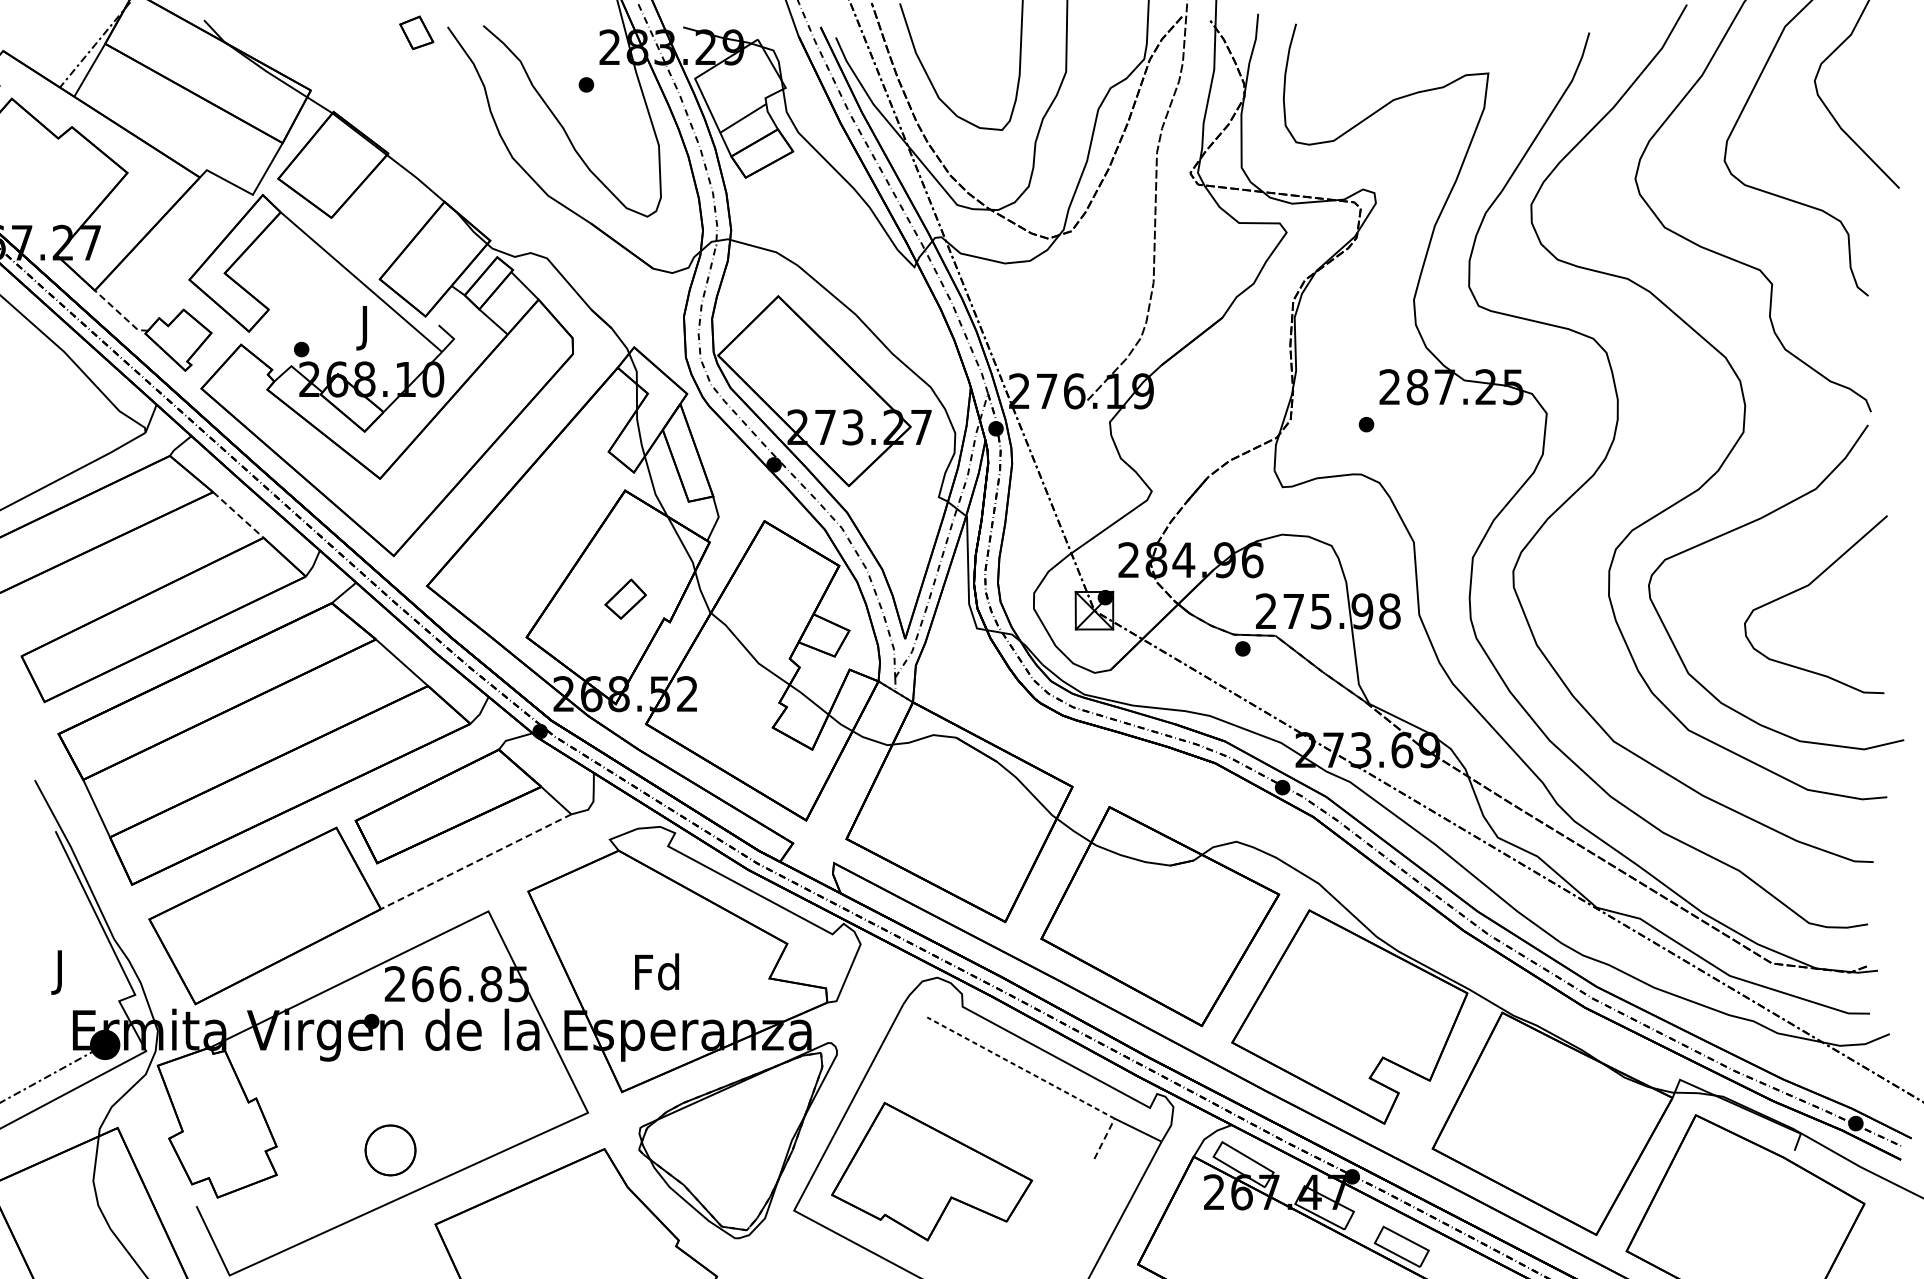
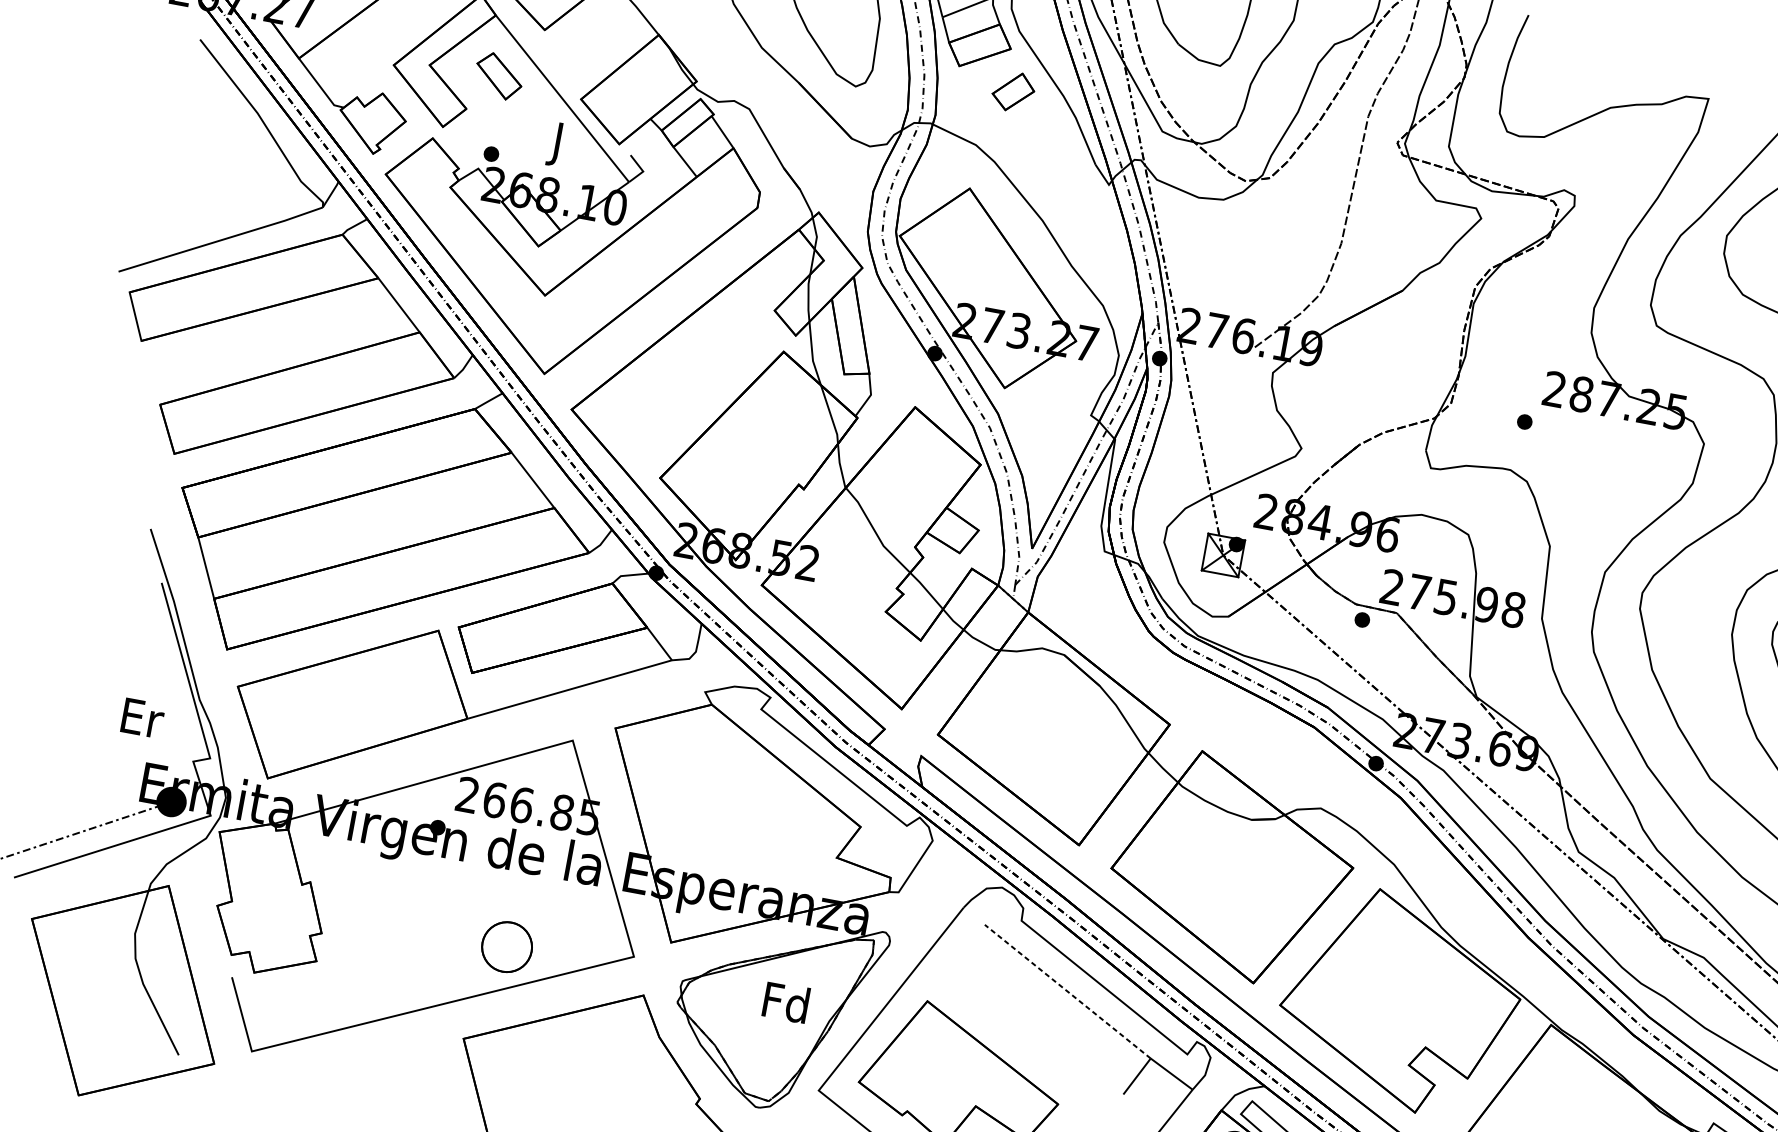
part: (294, 271) -> (498, 76), added
line: (120, 314) -> (319, 86), dashed -> solid
line: (238, 515) -> (399, 305), dashed -> solid
part: (625, 598) -> (1013, 91), moved
line: (475, 862) -> (568, 690), dashed -> solid
text: (656, 971) -> (785, 1001), moved
text: (61, 972) -> (141, 722), J -> Er
line: (1104, 1138) -> (1137, 1076), dashed -> solid
part: (390, 1150) -> (507, 947), moved

